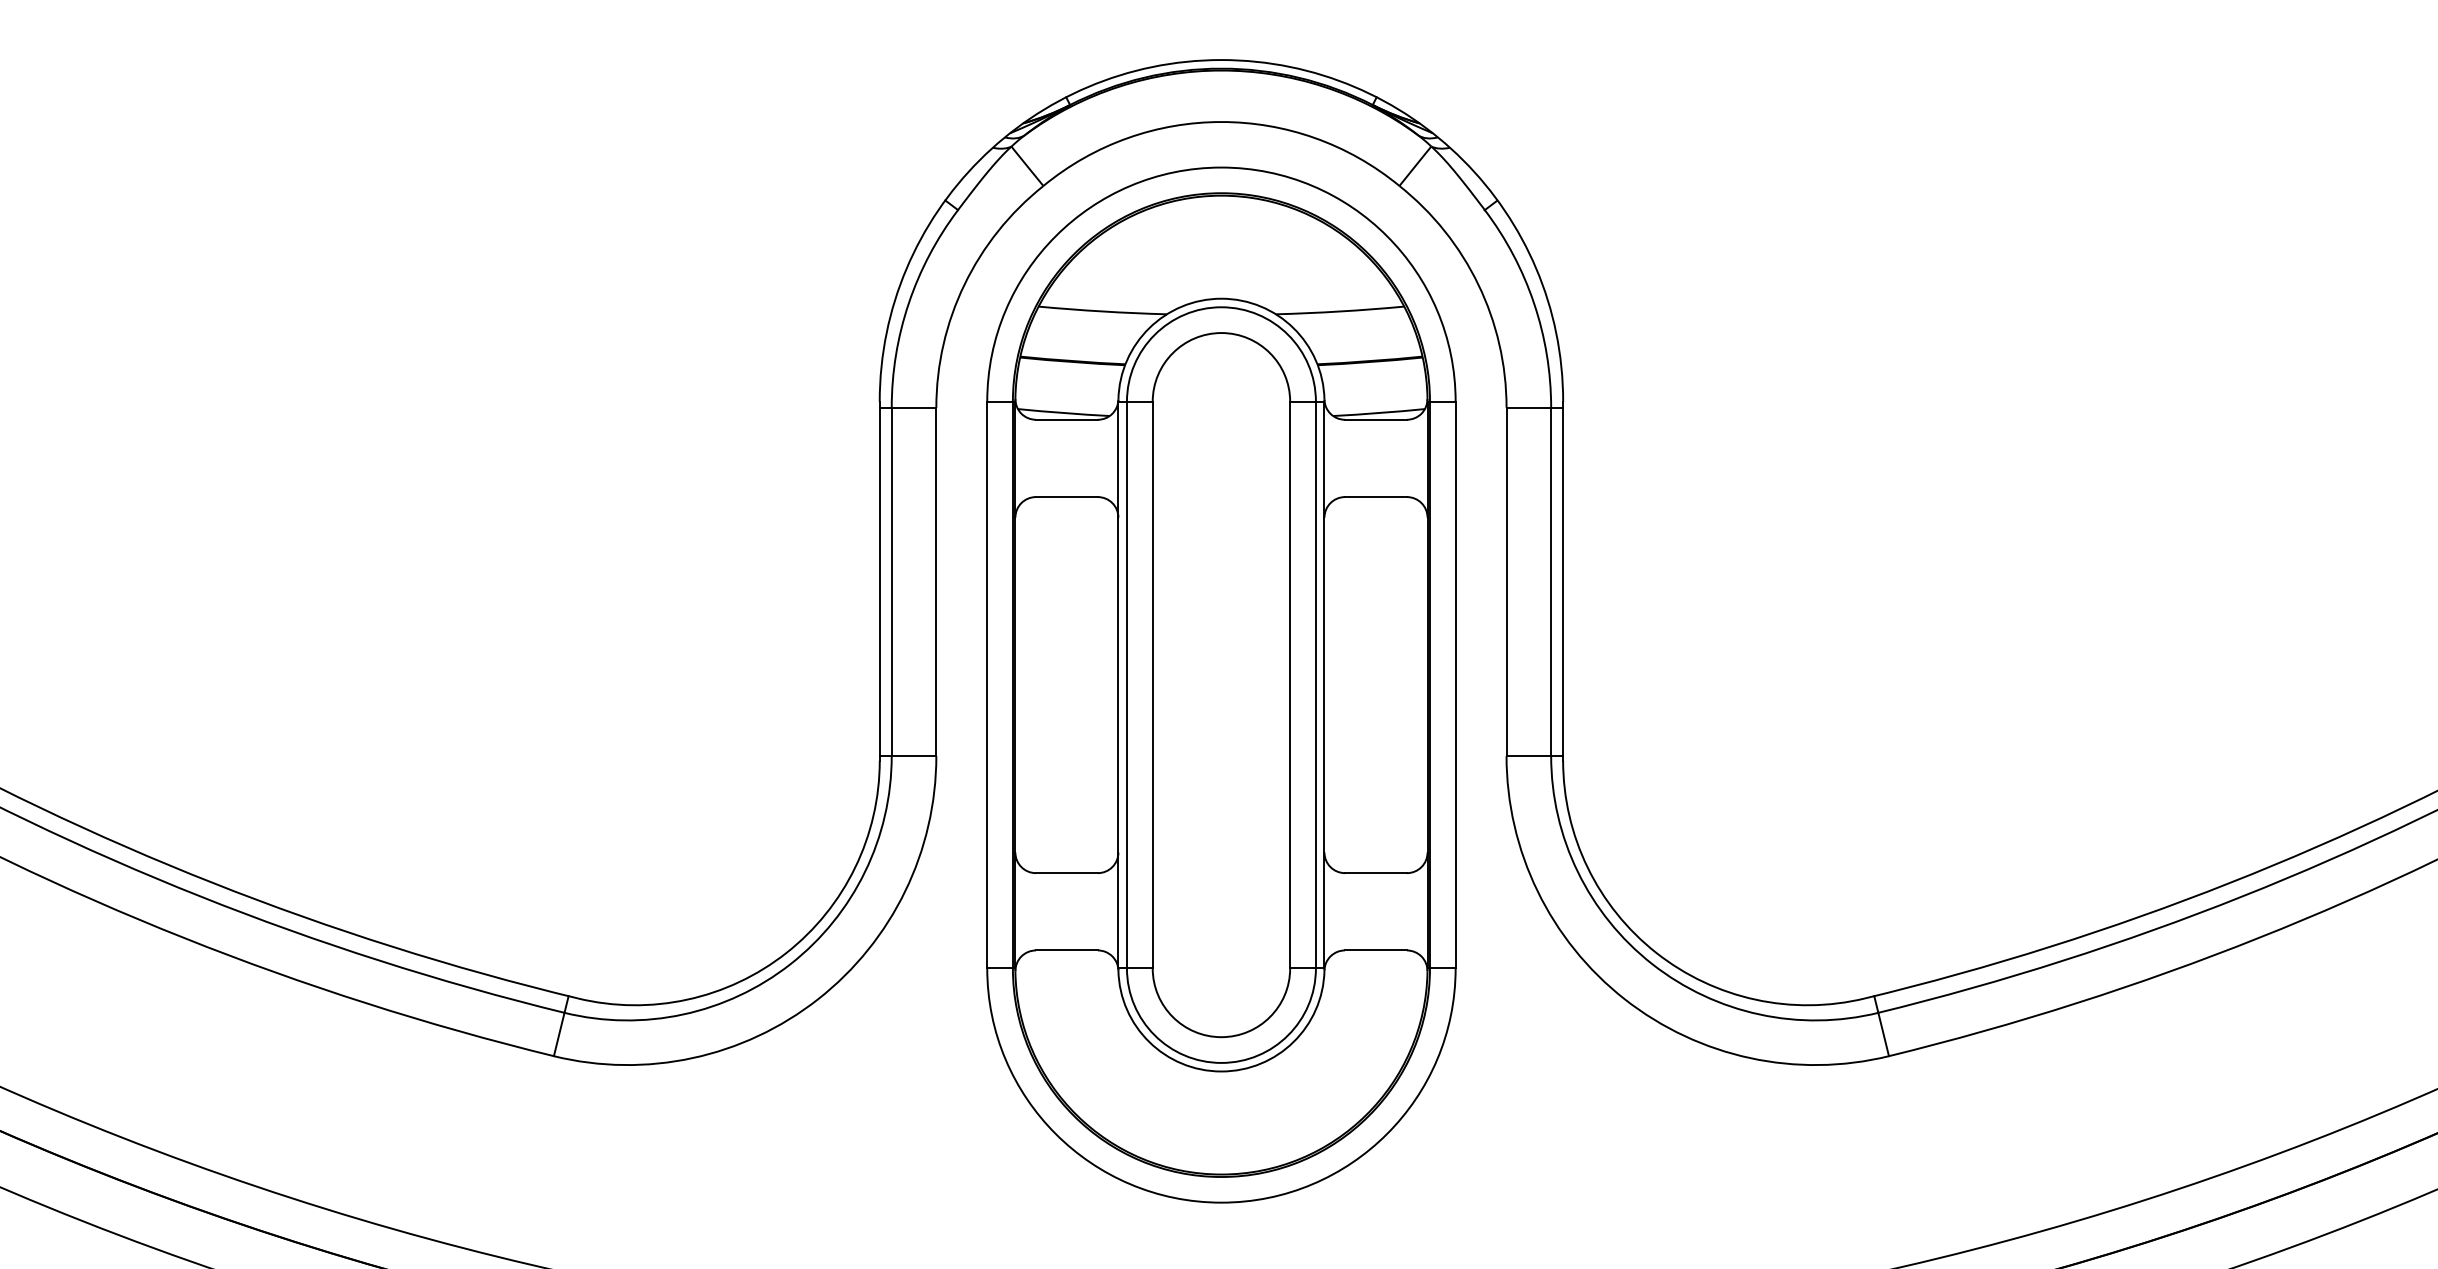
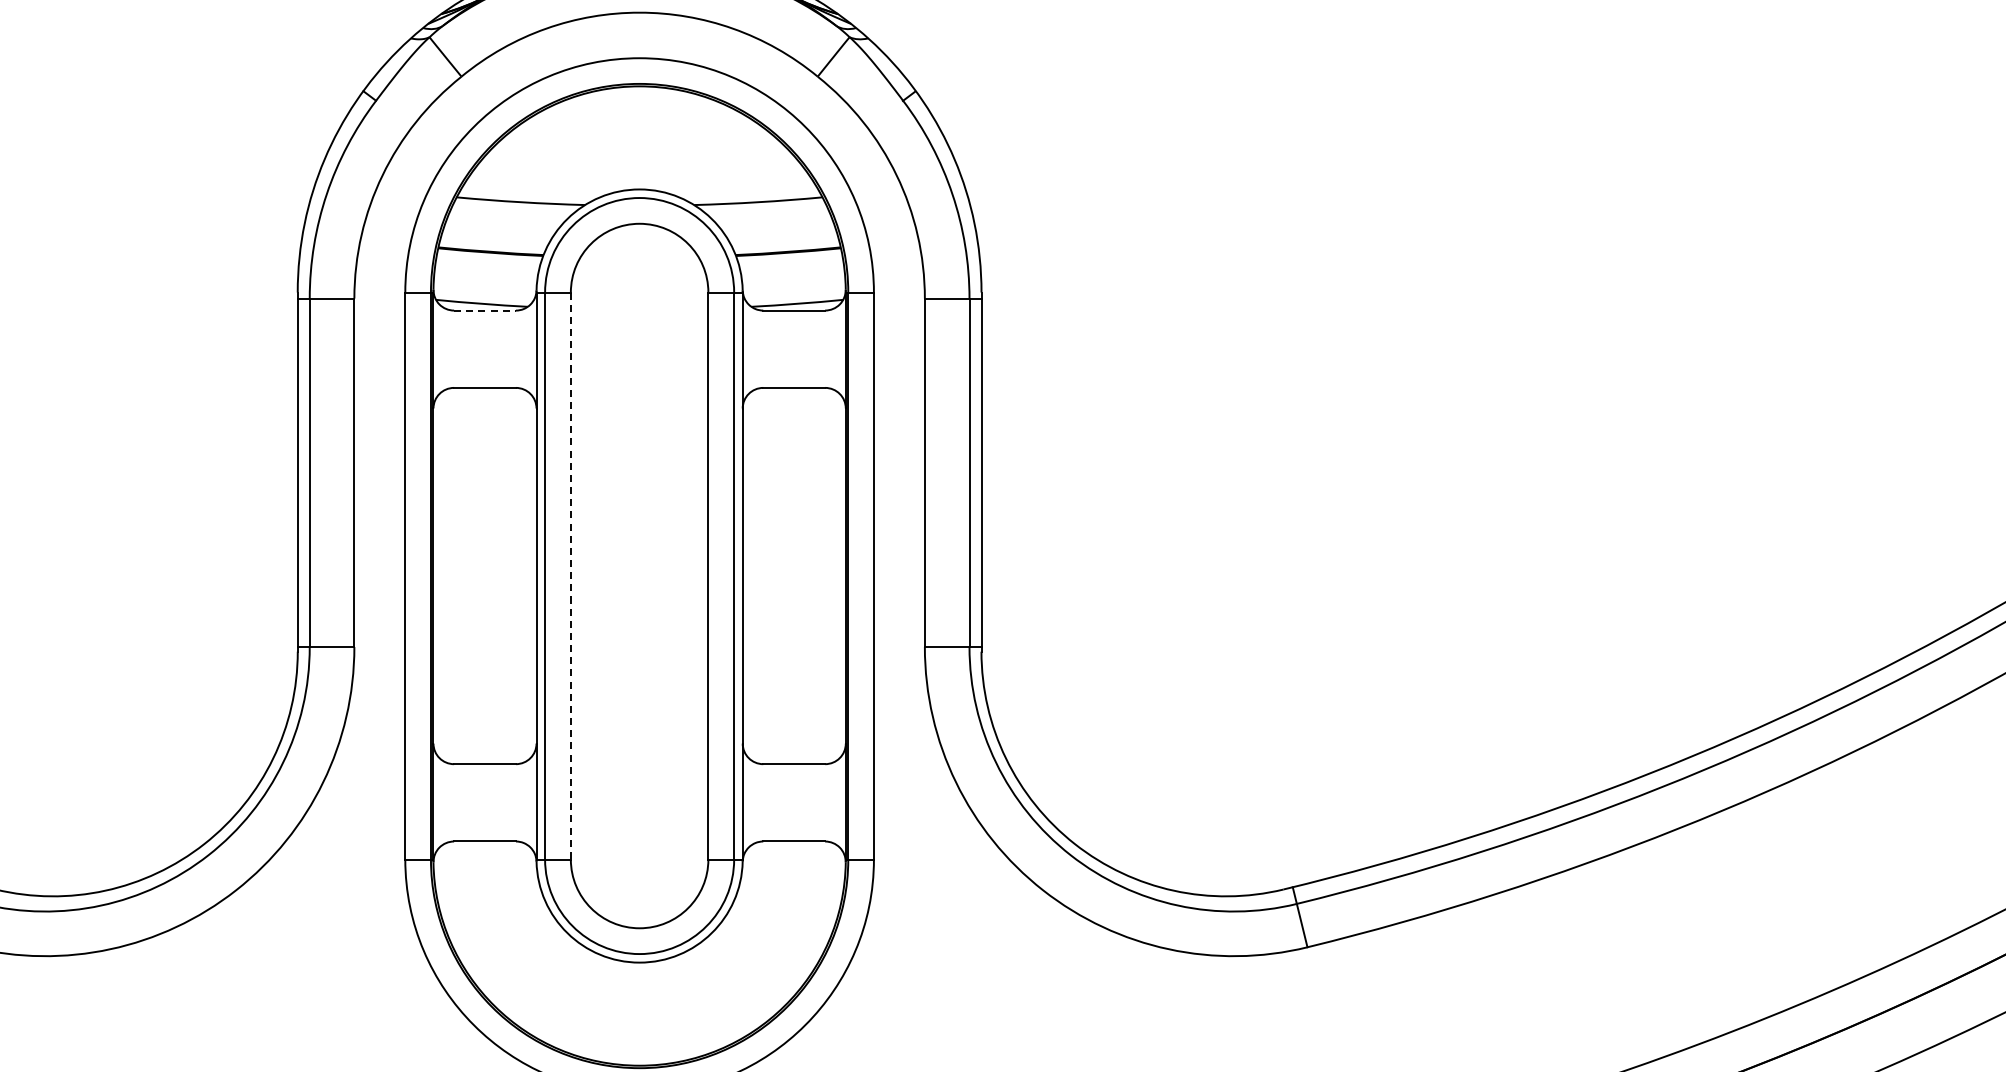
line: (1066, 419) -> (484, 310), solid -> dashed
line: (1152, 685) -> (570, 576), solid -> dashed

